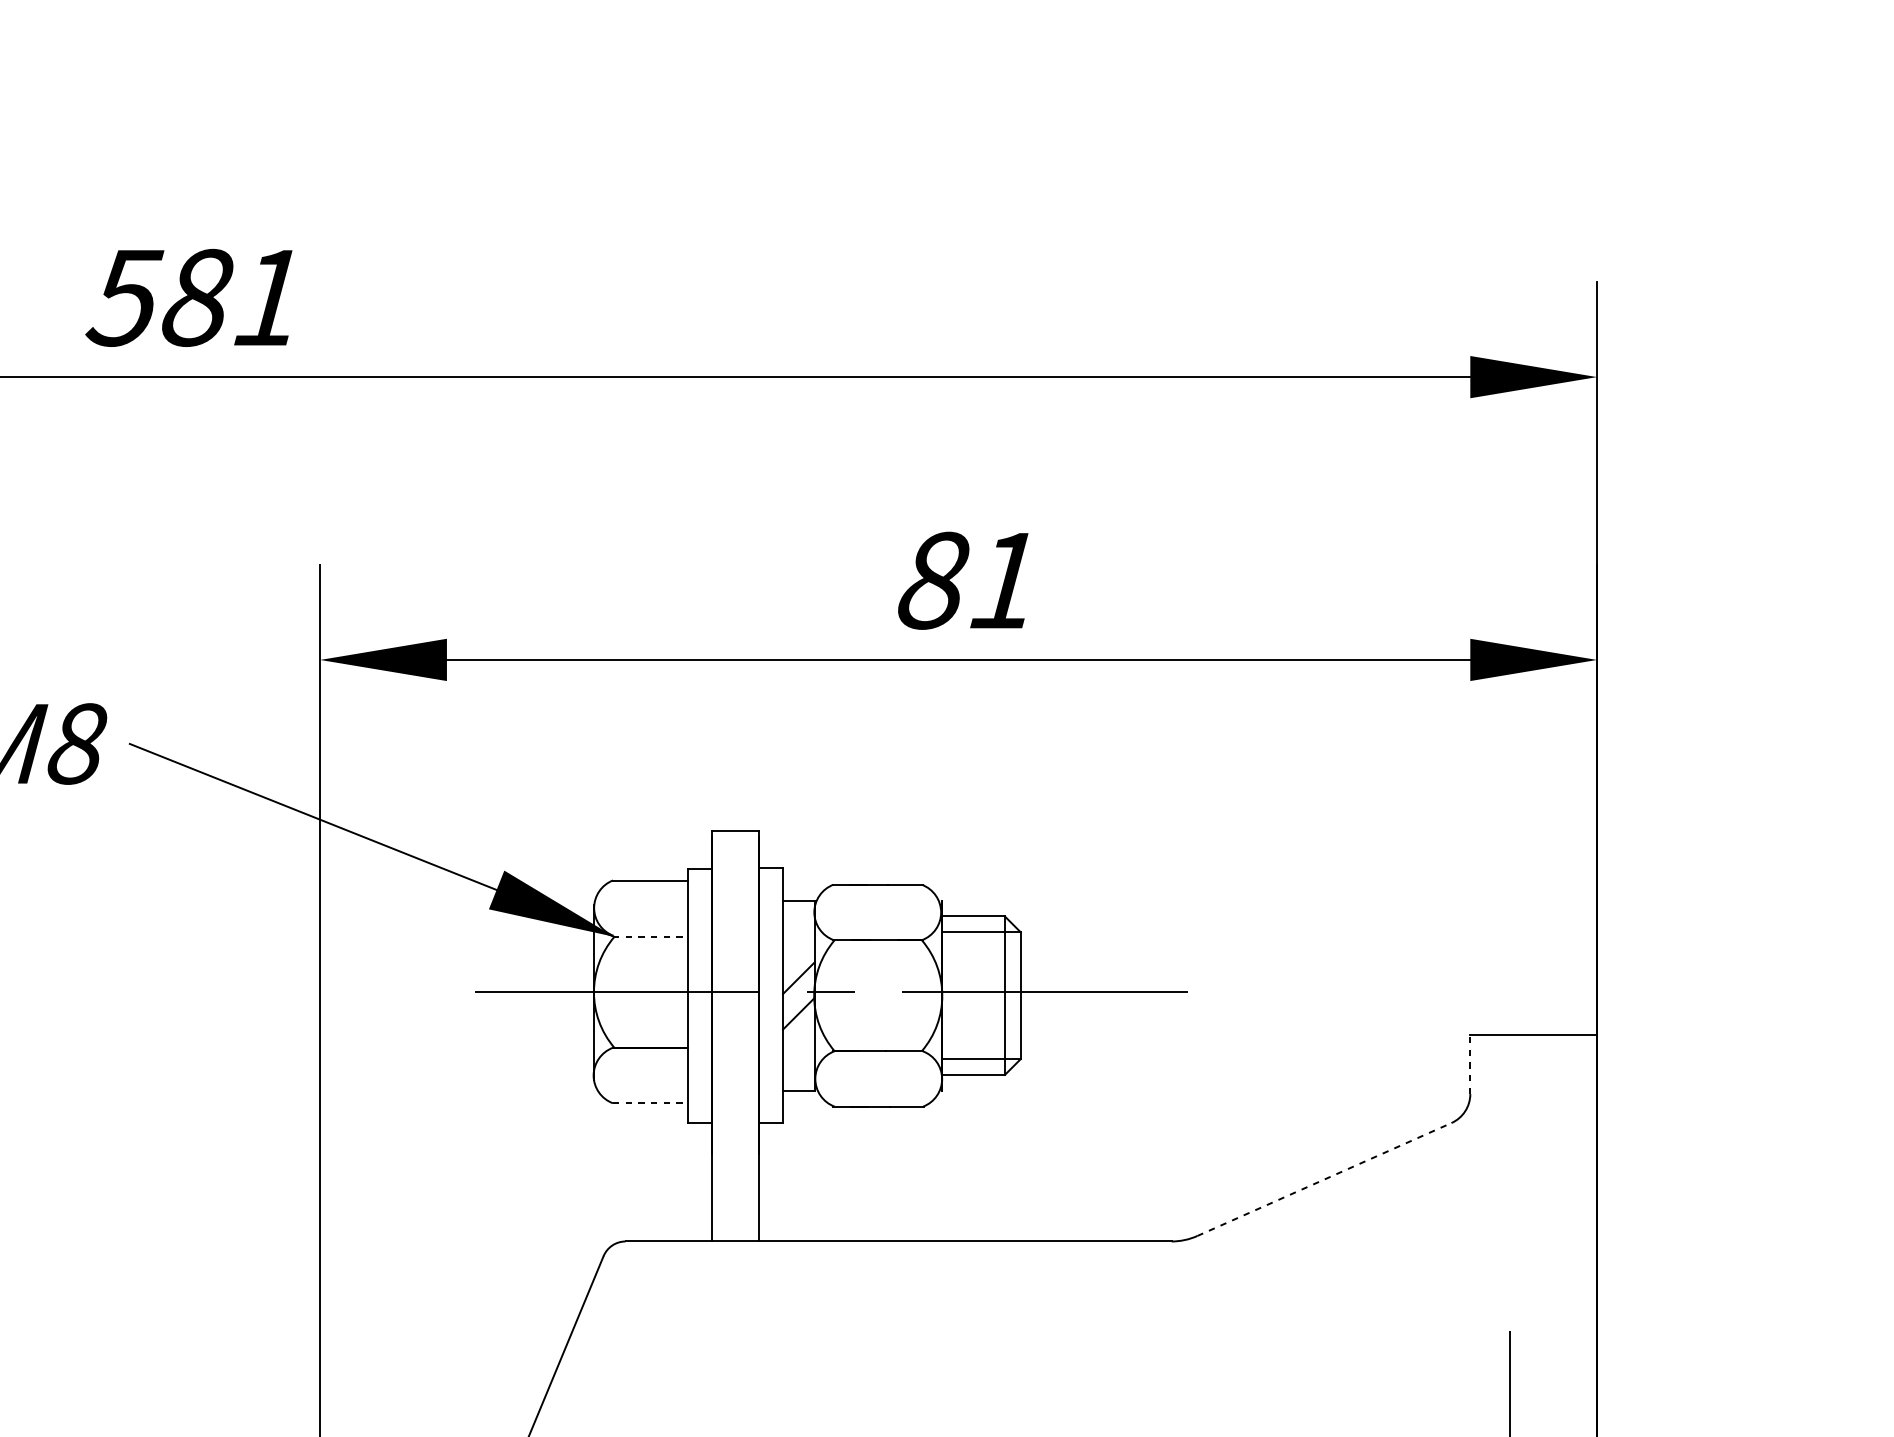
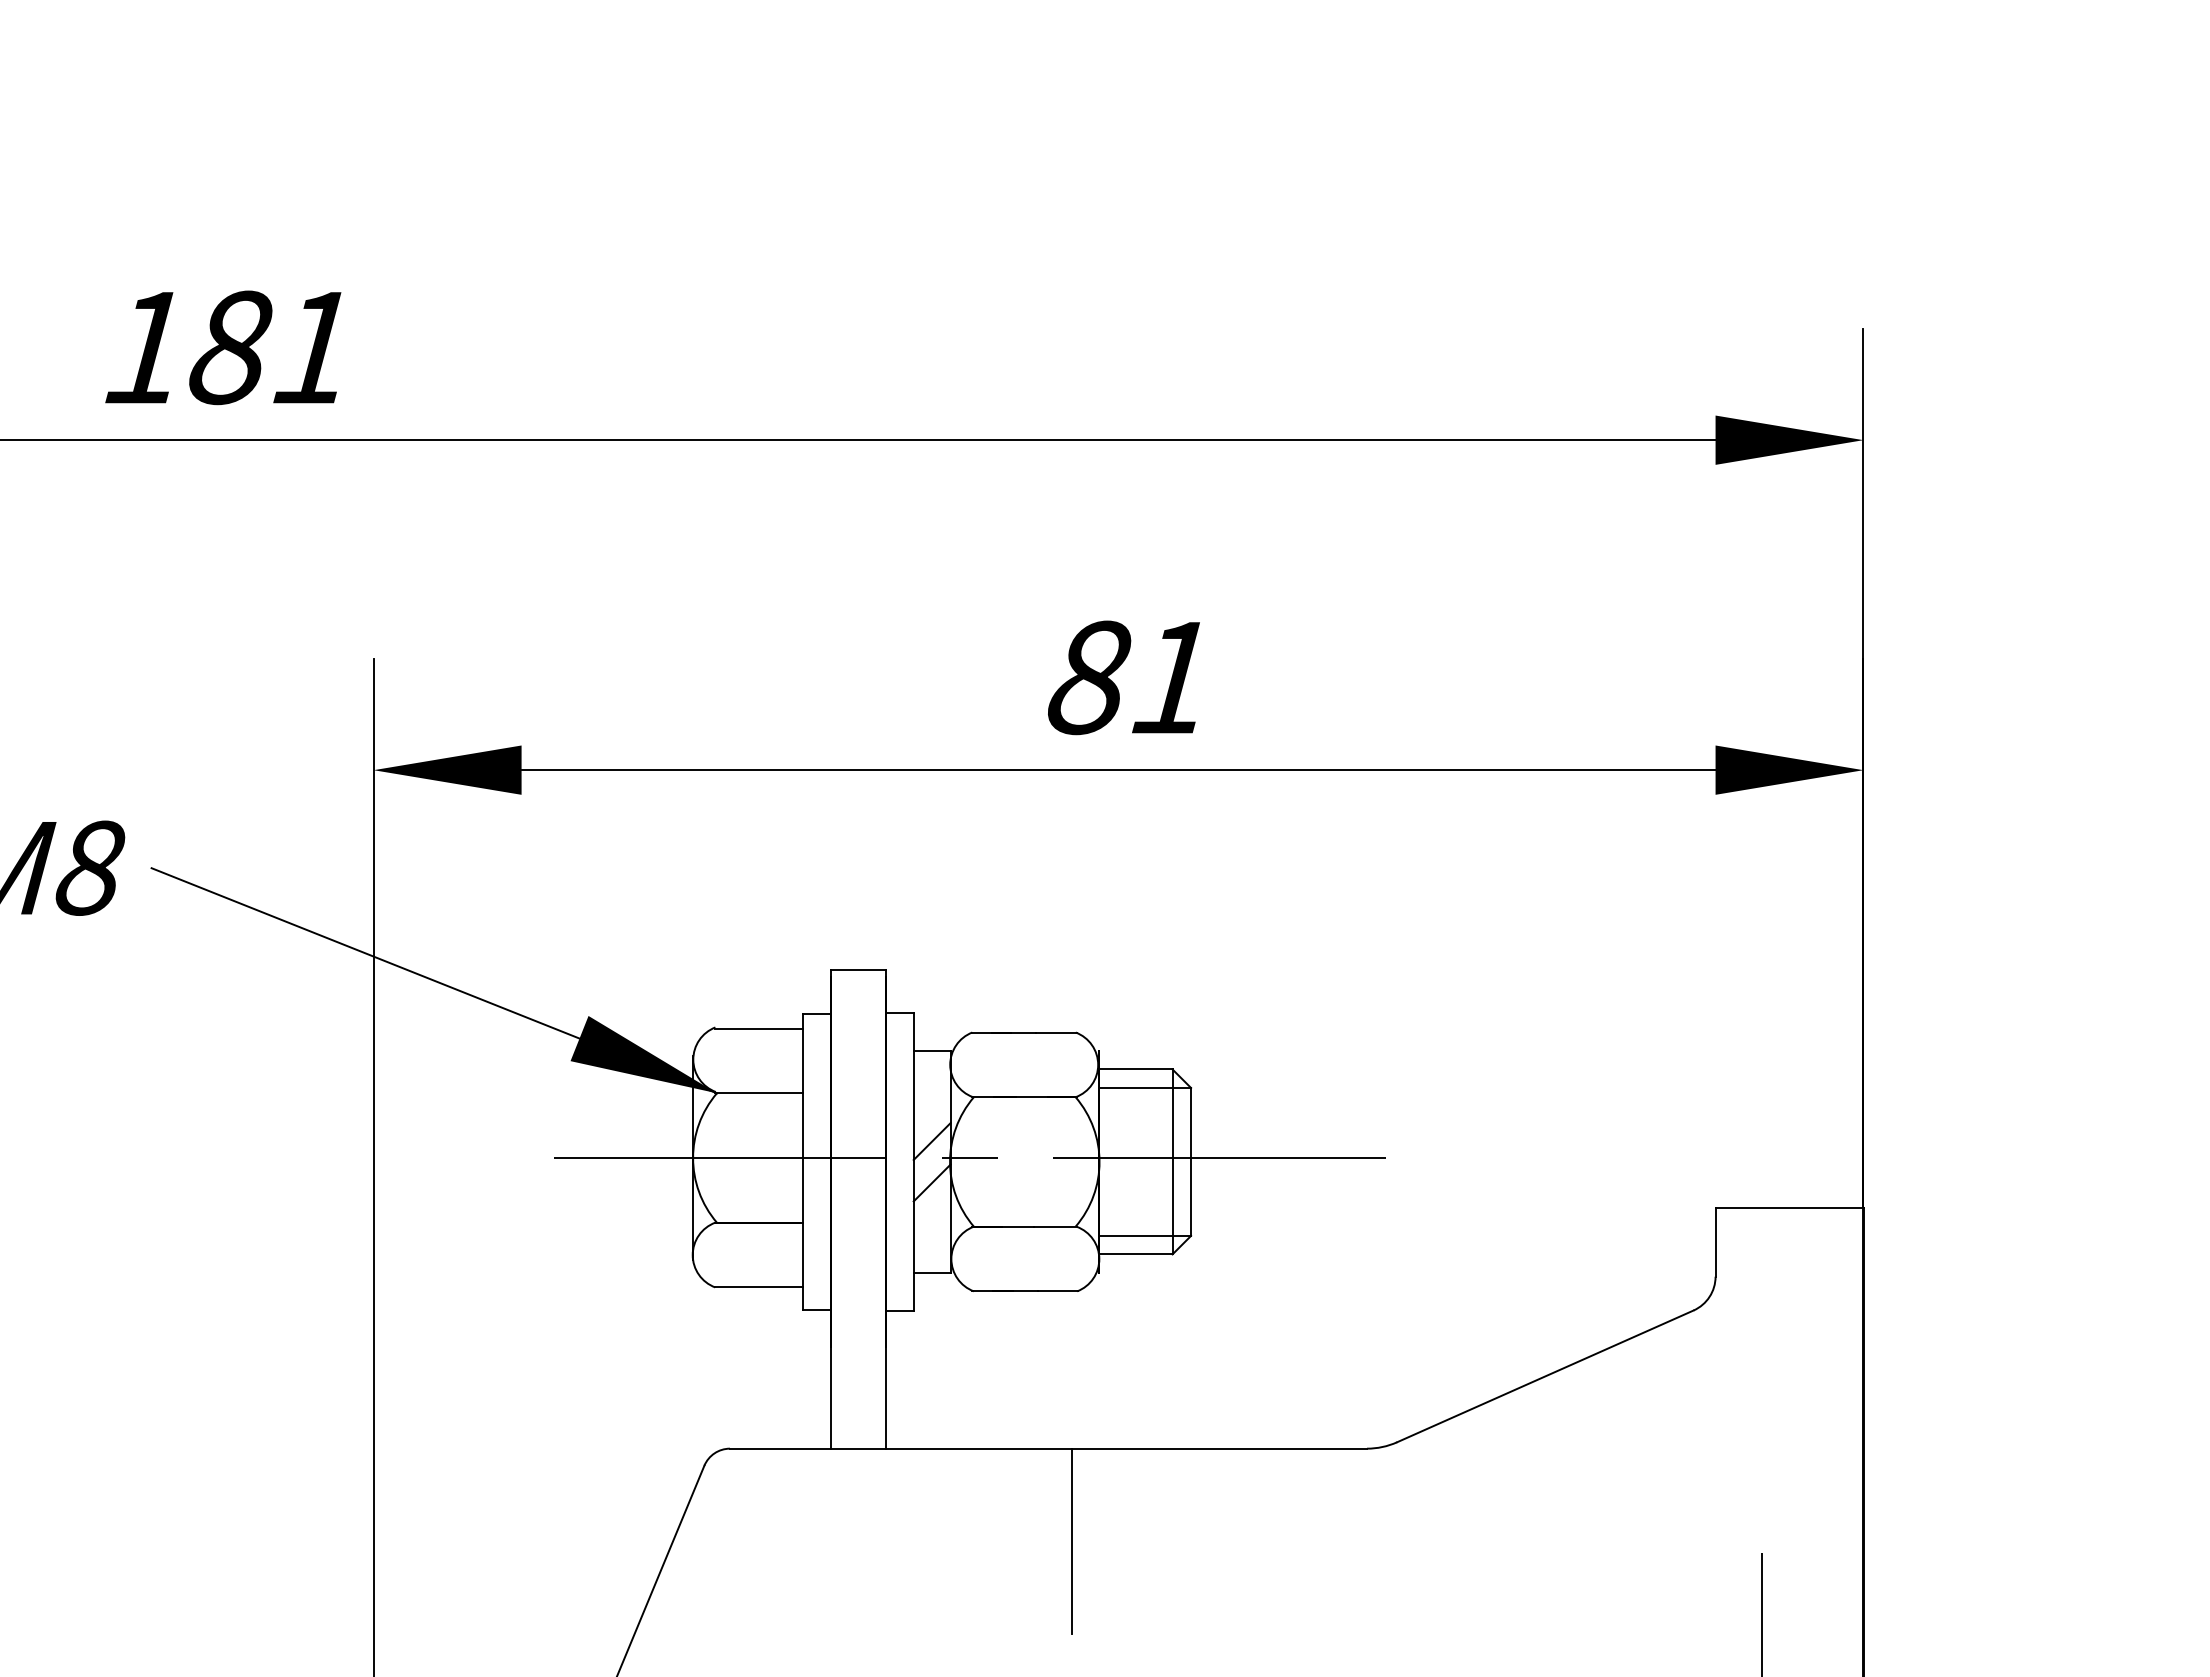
text: (124, 298) -> (145, 348), 581 -> 181
line: (650, 937) -> (759, 1093), dashed -> solid
line: (1470, 1064) -> (1715, 1242), dashed -> solid
line: (650, 1103) -> (759, 1287), dashed -> solid
line: (1324, 1179) -> (1545, 1376), dashed -> solid
line: (919, 1320) -> (1072, 1540), added

